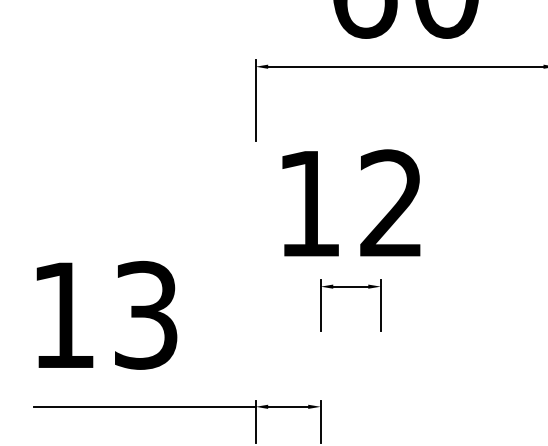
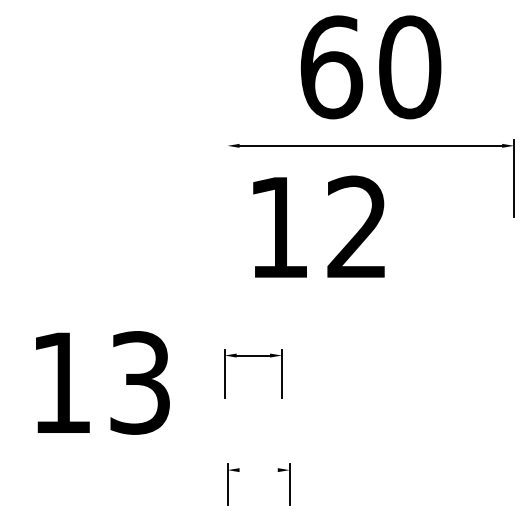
line: (255, 99) -> (227, 177), removed
text: (350, 202) -> (318, 226), moved
part: (350, 287) -> (253, 356), moved
text: (106, 314) -> (102, 382), moved
line: (144, 407) -> (121, 470), removed
line: (287, 407) -> (258, 470), removed

